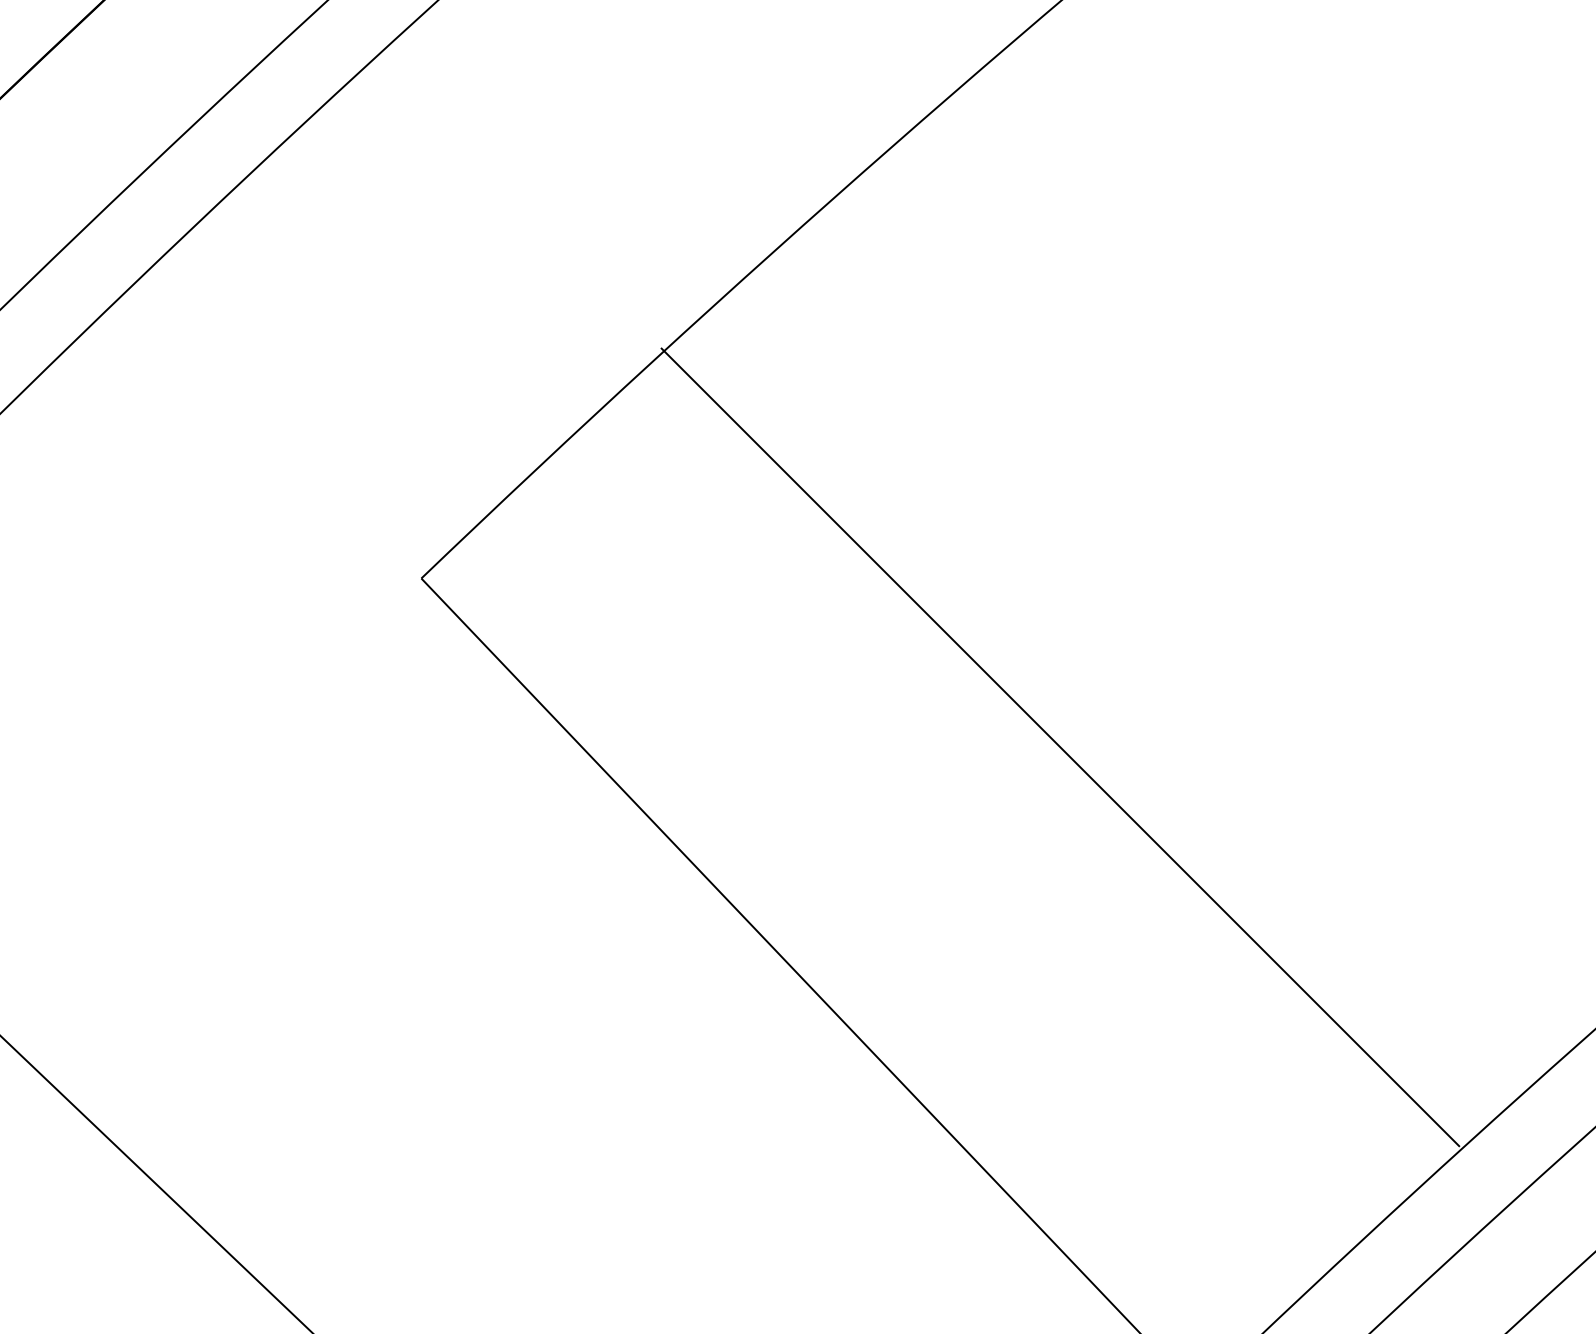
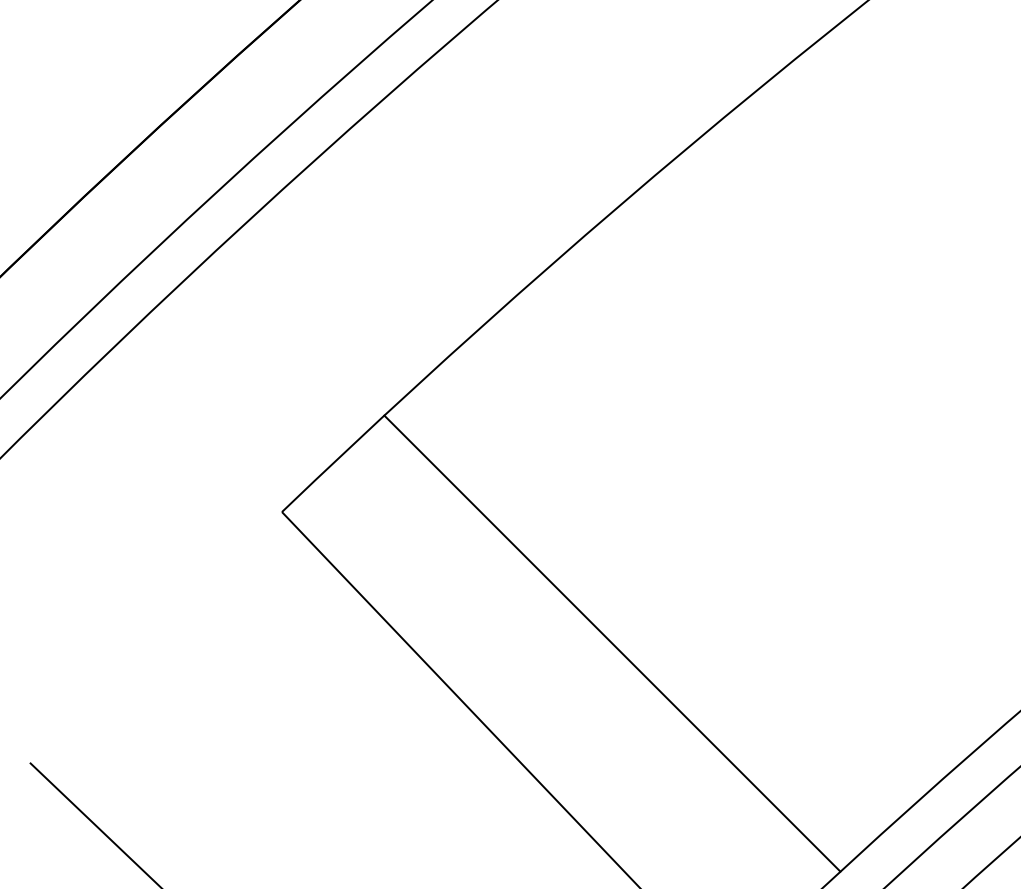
line: (1060, 747) -> (612, 643), moved

